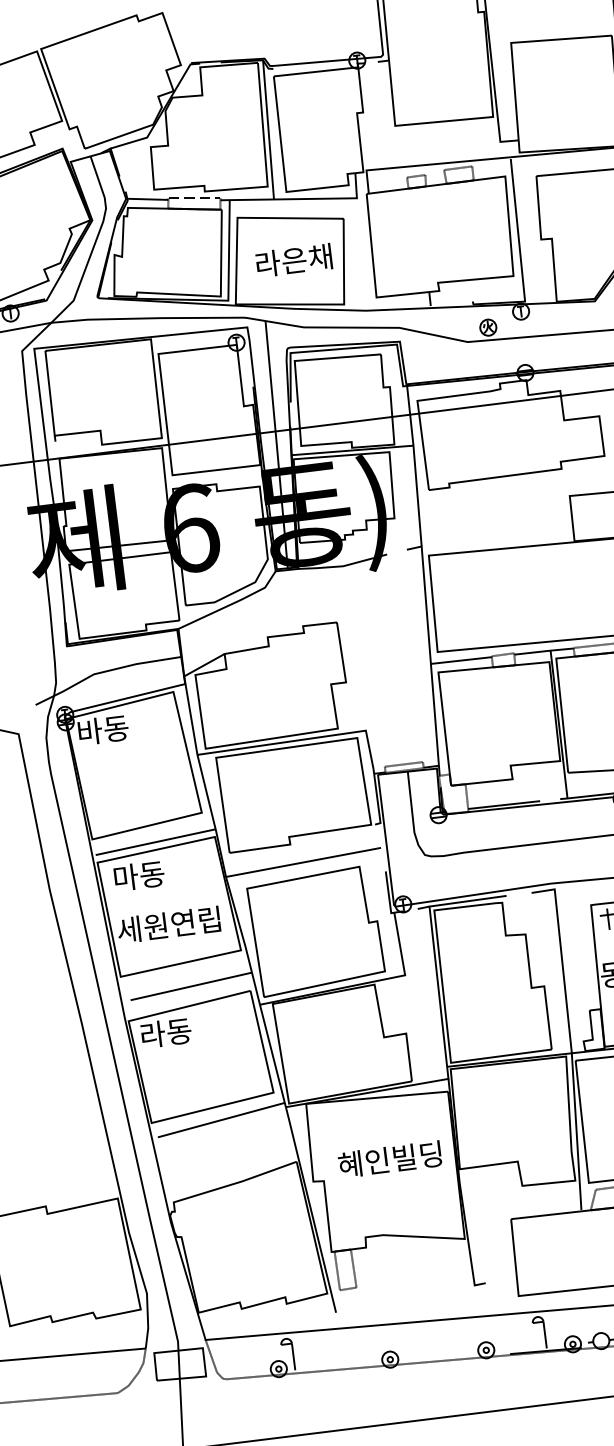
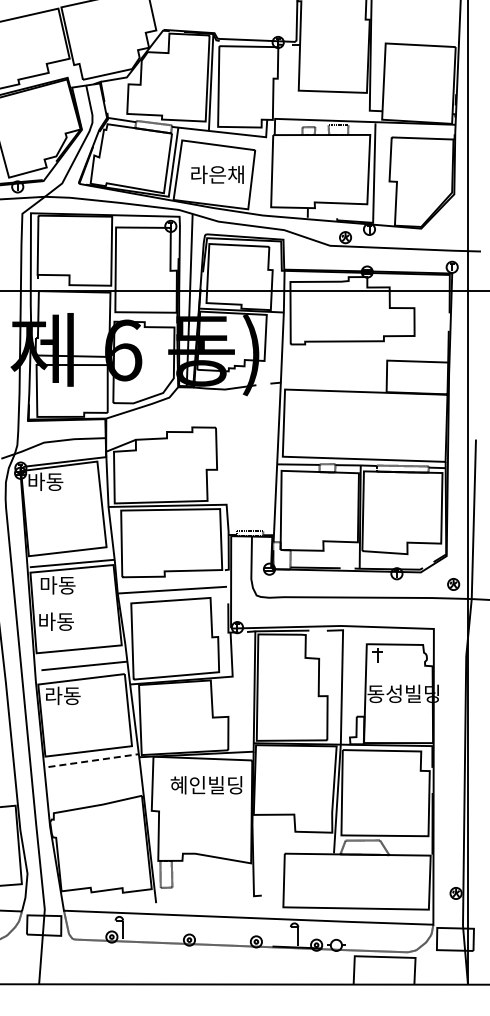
text: (167, 924) -> (73, 621), 세원연립 -> 바동
line: (221, 1119) -> (93, 760), solid -> dashed
text: (390, 1159) -> (206, 785), moved

